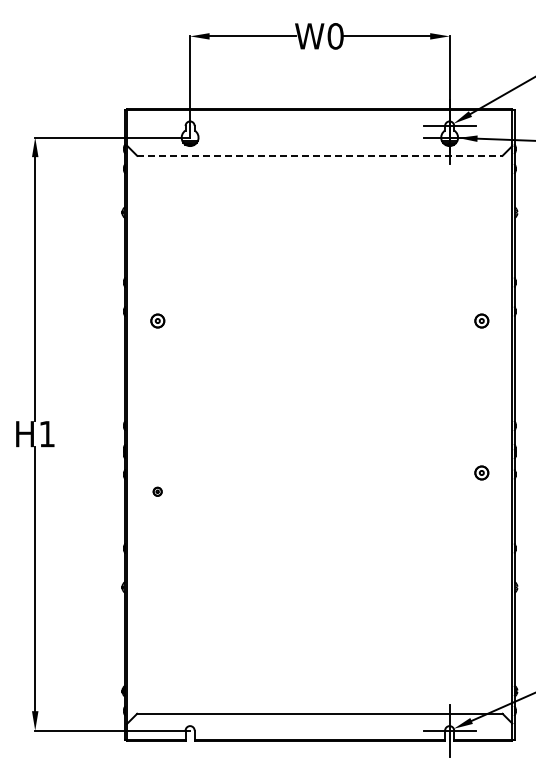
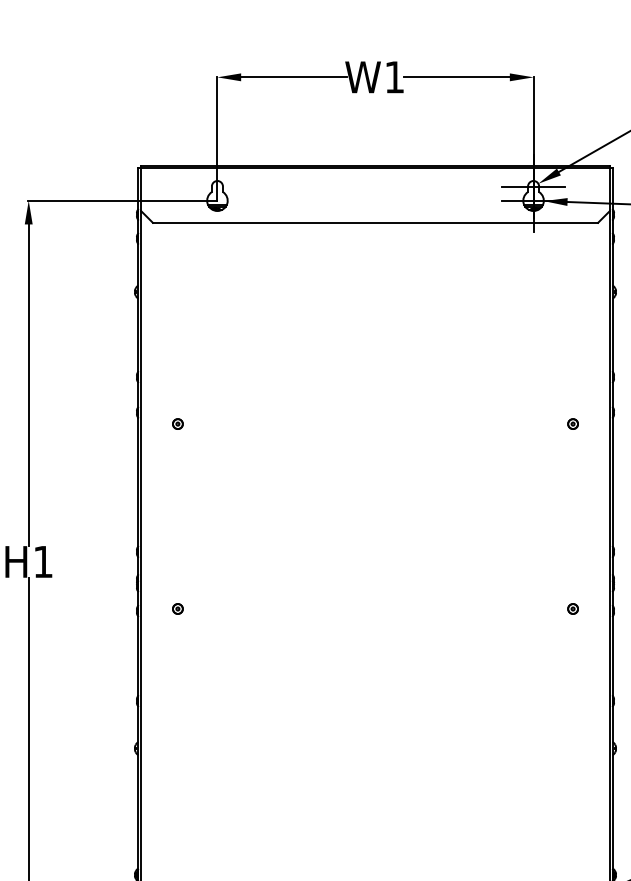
text: (335, 36) -> (394, 77), W0 -> W1
line: (319, 155) -> (375, 222), dashed -> solid
part: (157, 320) -> (177, 423), size x0.62
part: (482, 320) -> (573, 423), size x0.62
part: (482, 472) -> (573, 608), size x0.62
part: (157, 491) -> (177, 608), moved

